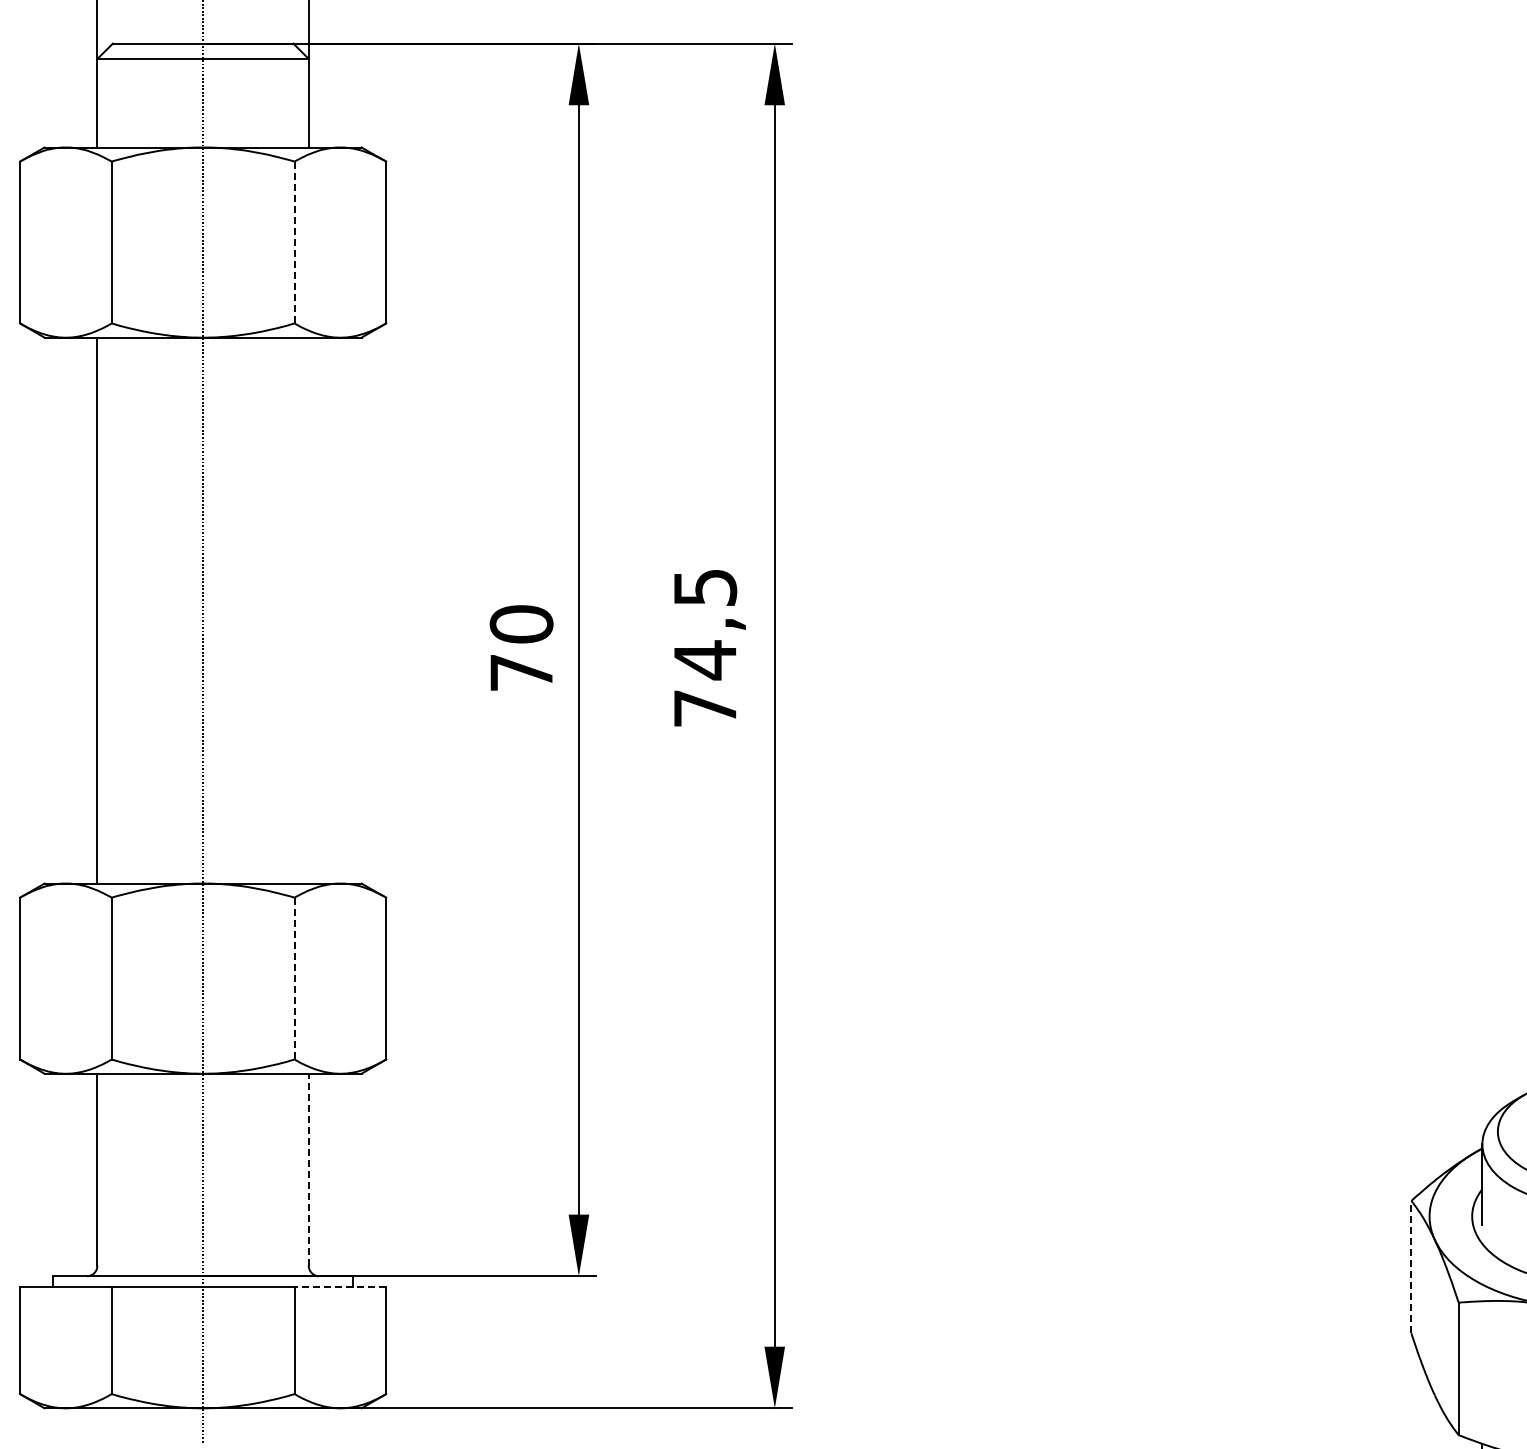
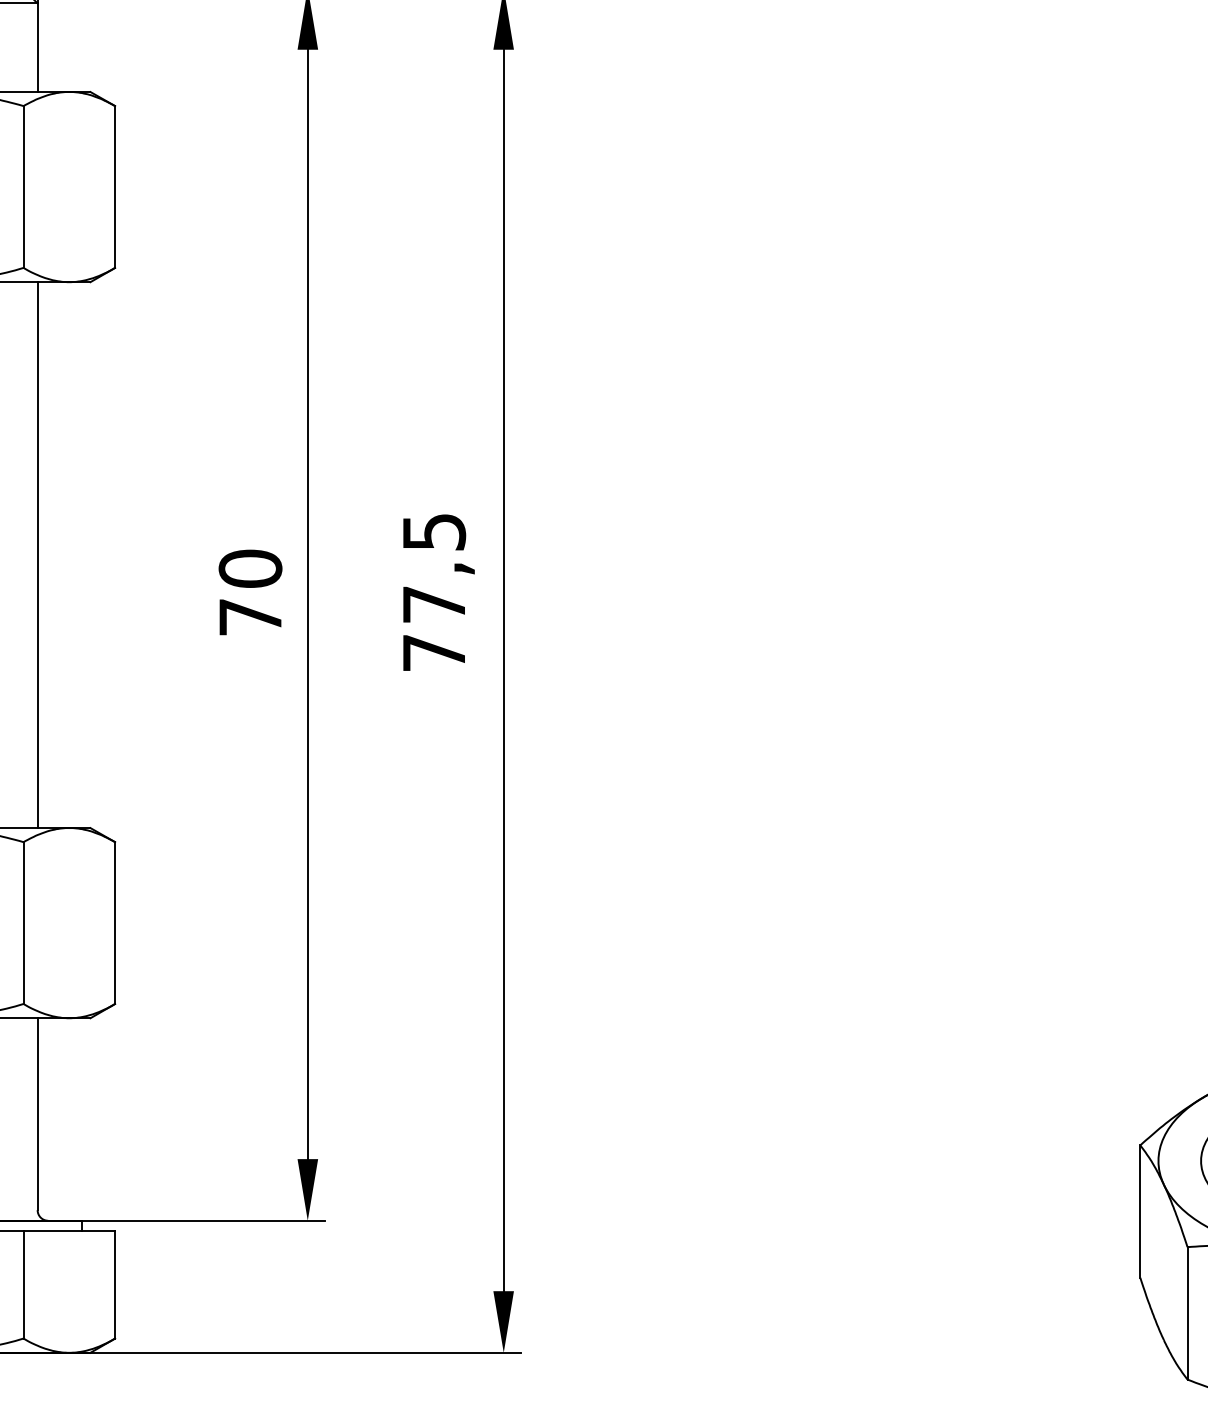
line: (294, 242) -> (23, 186), dashed -> solid
line: (308, 610) -> (37, 554), added
text: (705, 660) -> (434, 604), 74,5 -> 77,5
line: (294, 978) -> (23, 922), dashed -> solid
line: (308, 1169) -> (37, 1113), dashed -> solid
line: (1411, 1266) -> (1140, 1210), dashed -> solid
line: (340, 1286) -> (69, 1230), dashed -> solid

